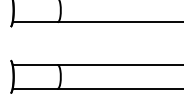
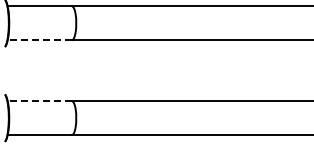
line: (35, 22) -> (39, 40), solid -> dashed
line: (35, 65) -> (39, 101), solid -> dashed

